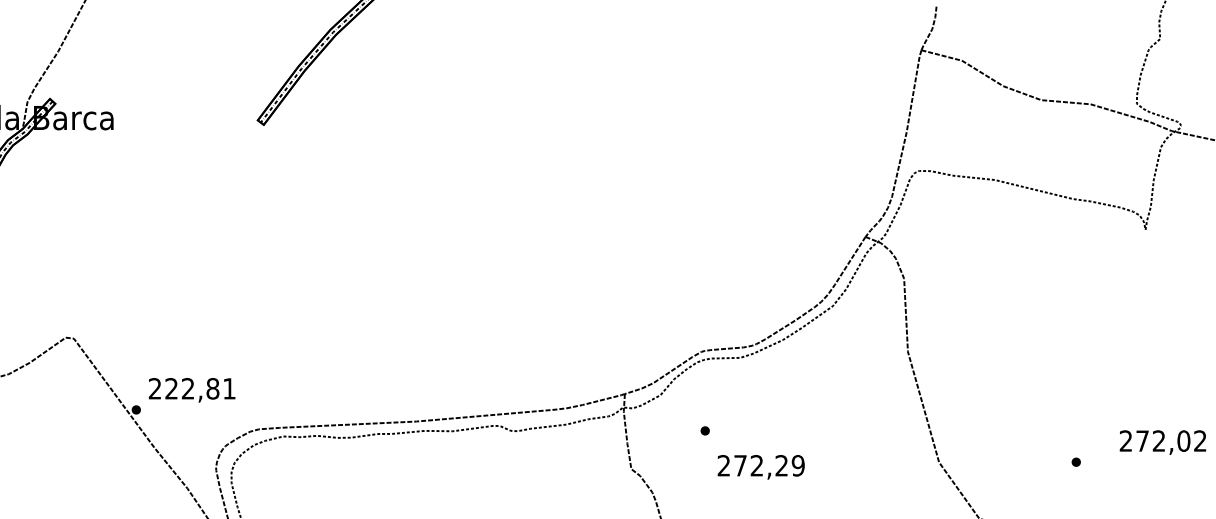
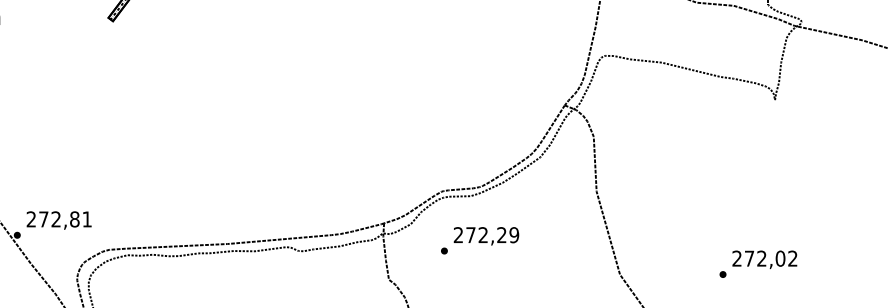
text: (171, 388) -> (43, 219), 222,81 -> 272,81
text: (1162, 442) -> (764, 259), moved
text: (760, 467) -> (485, 236), moved

